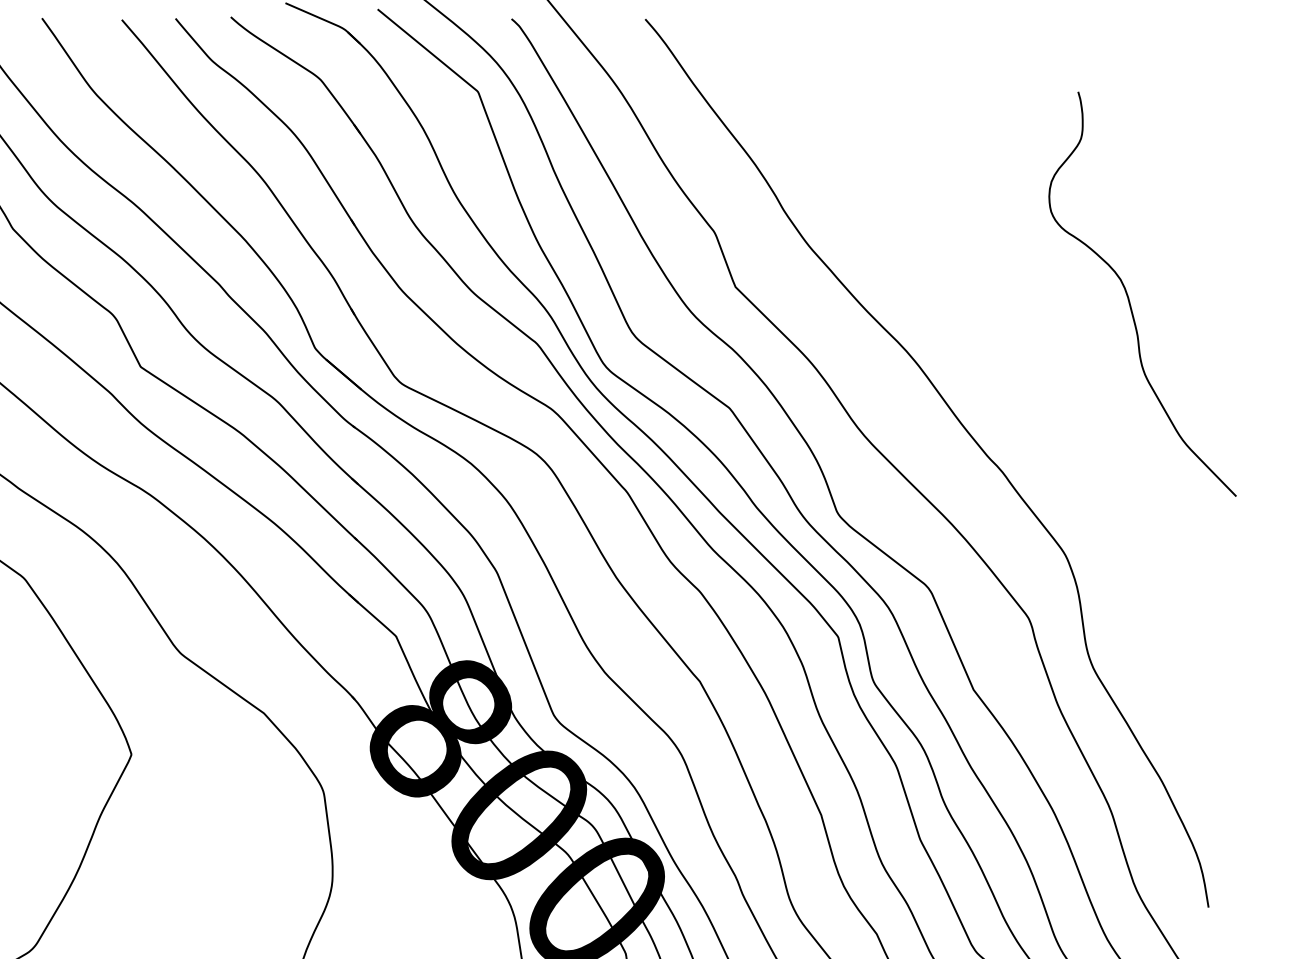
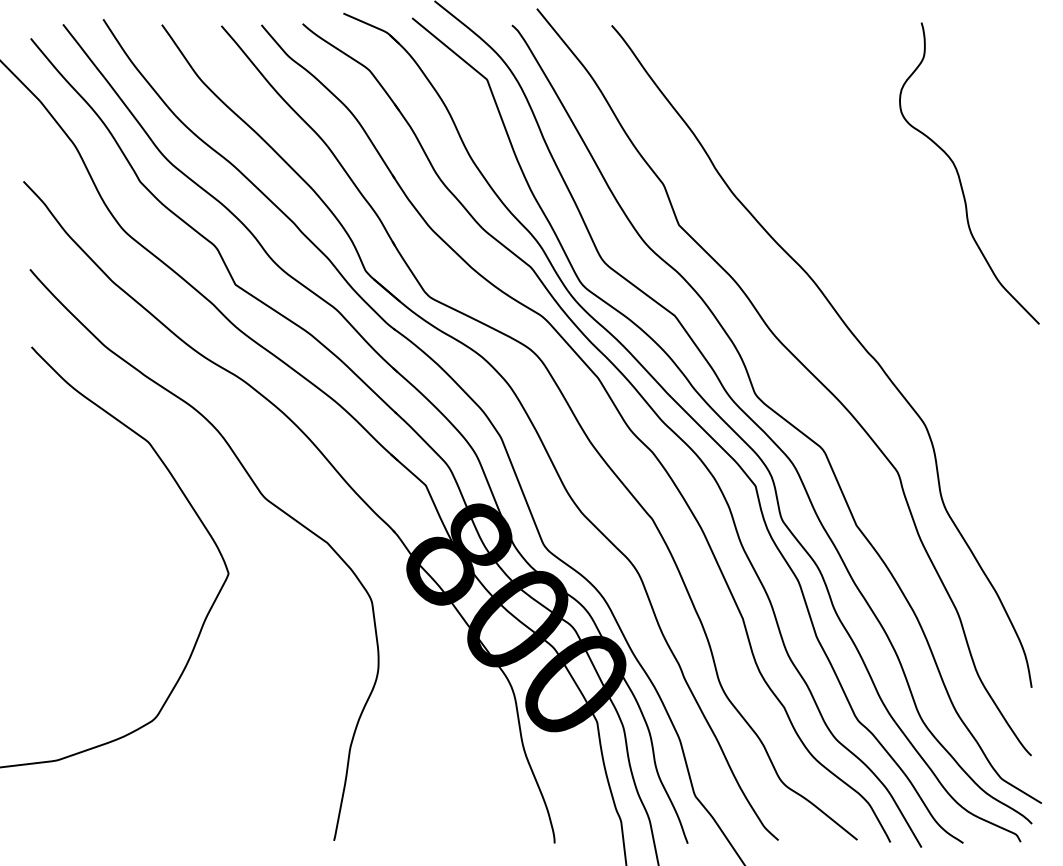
curve: (1130, 299) -> (960, 177), moved

